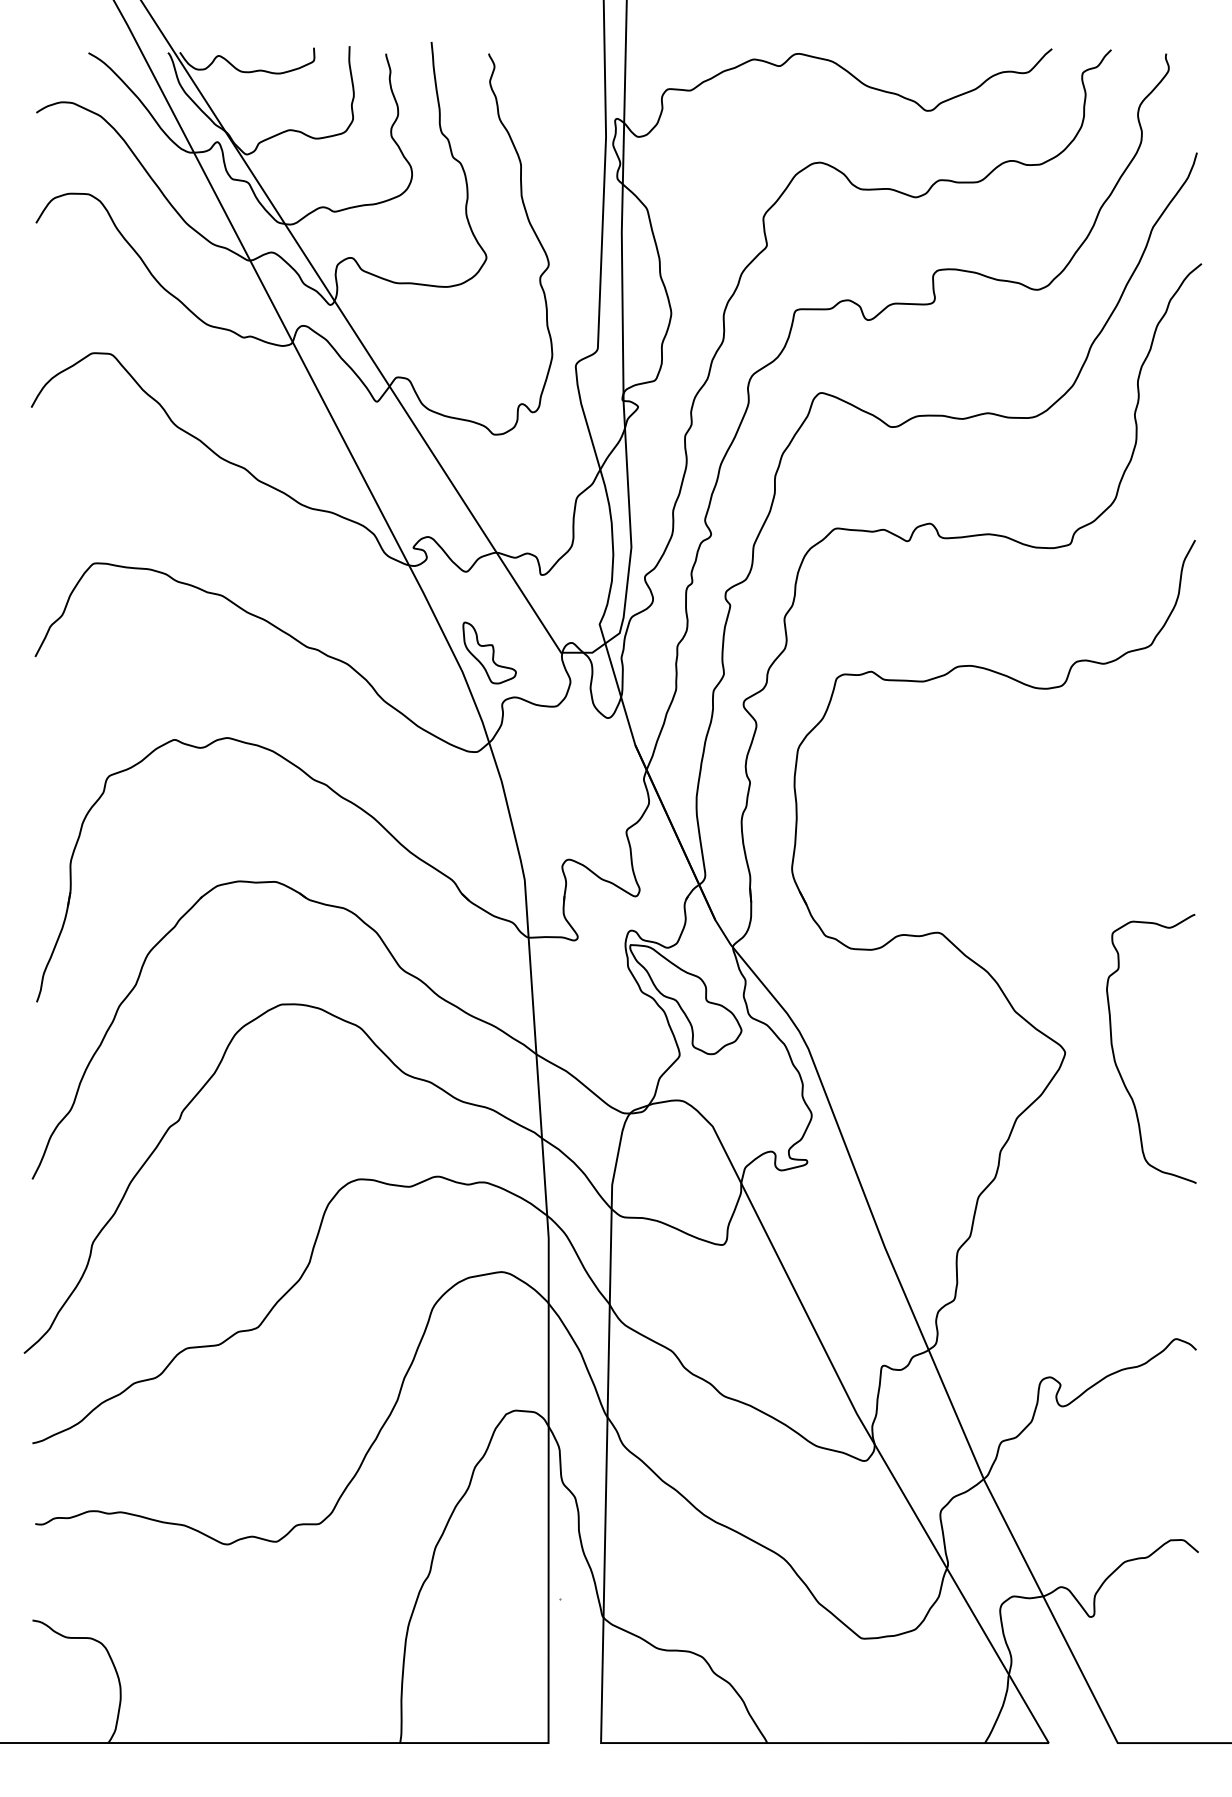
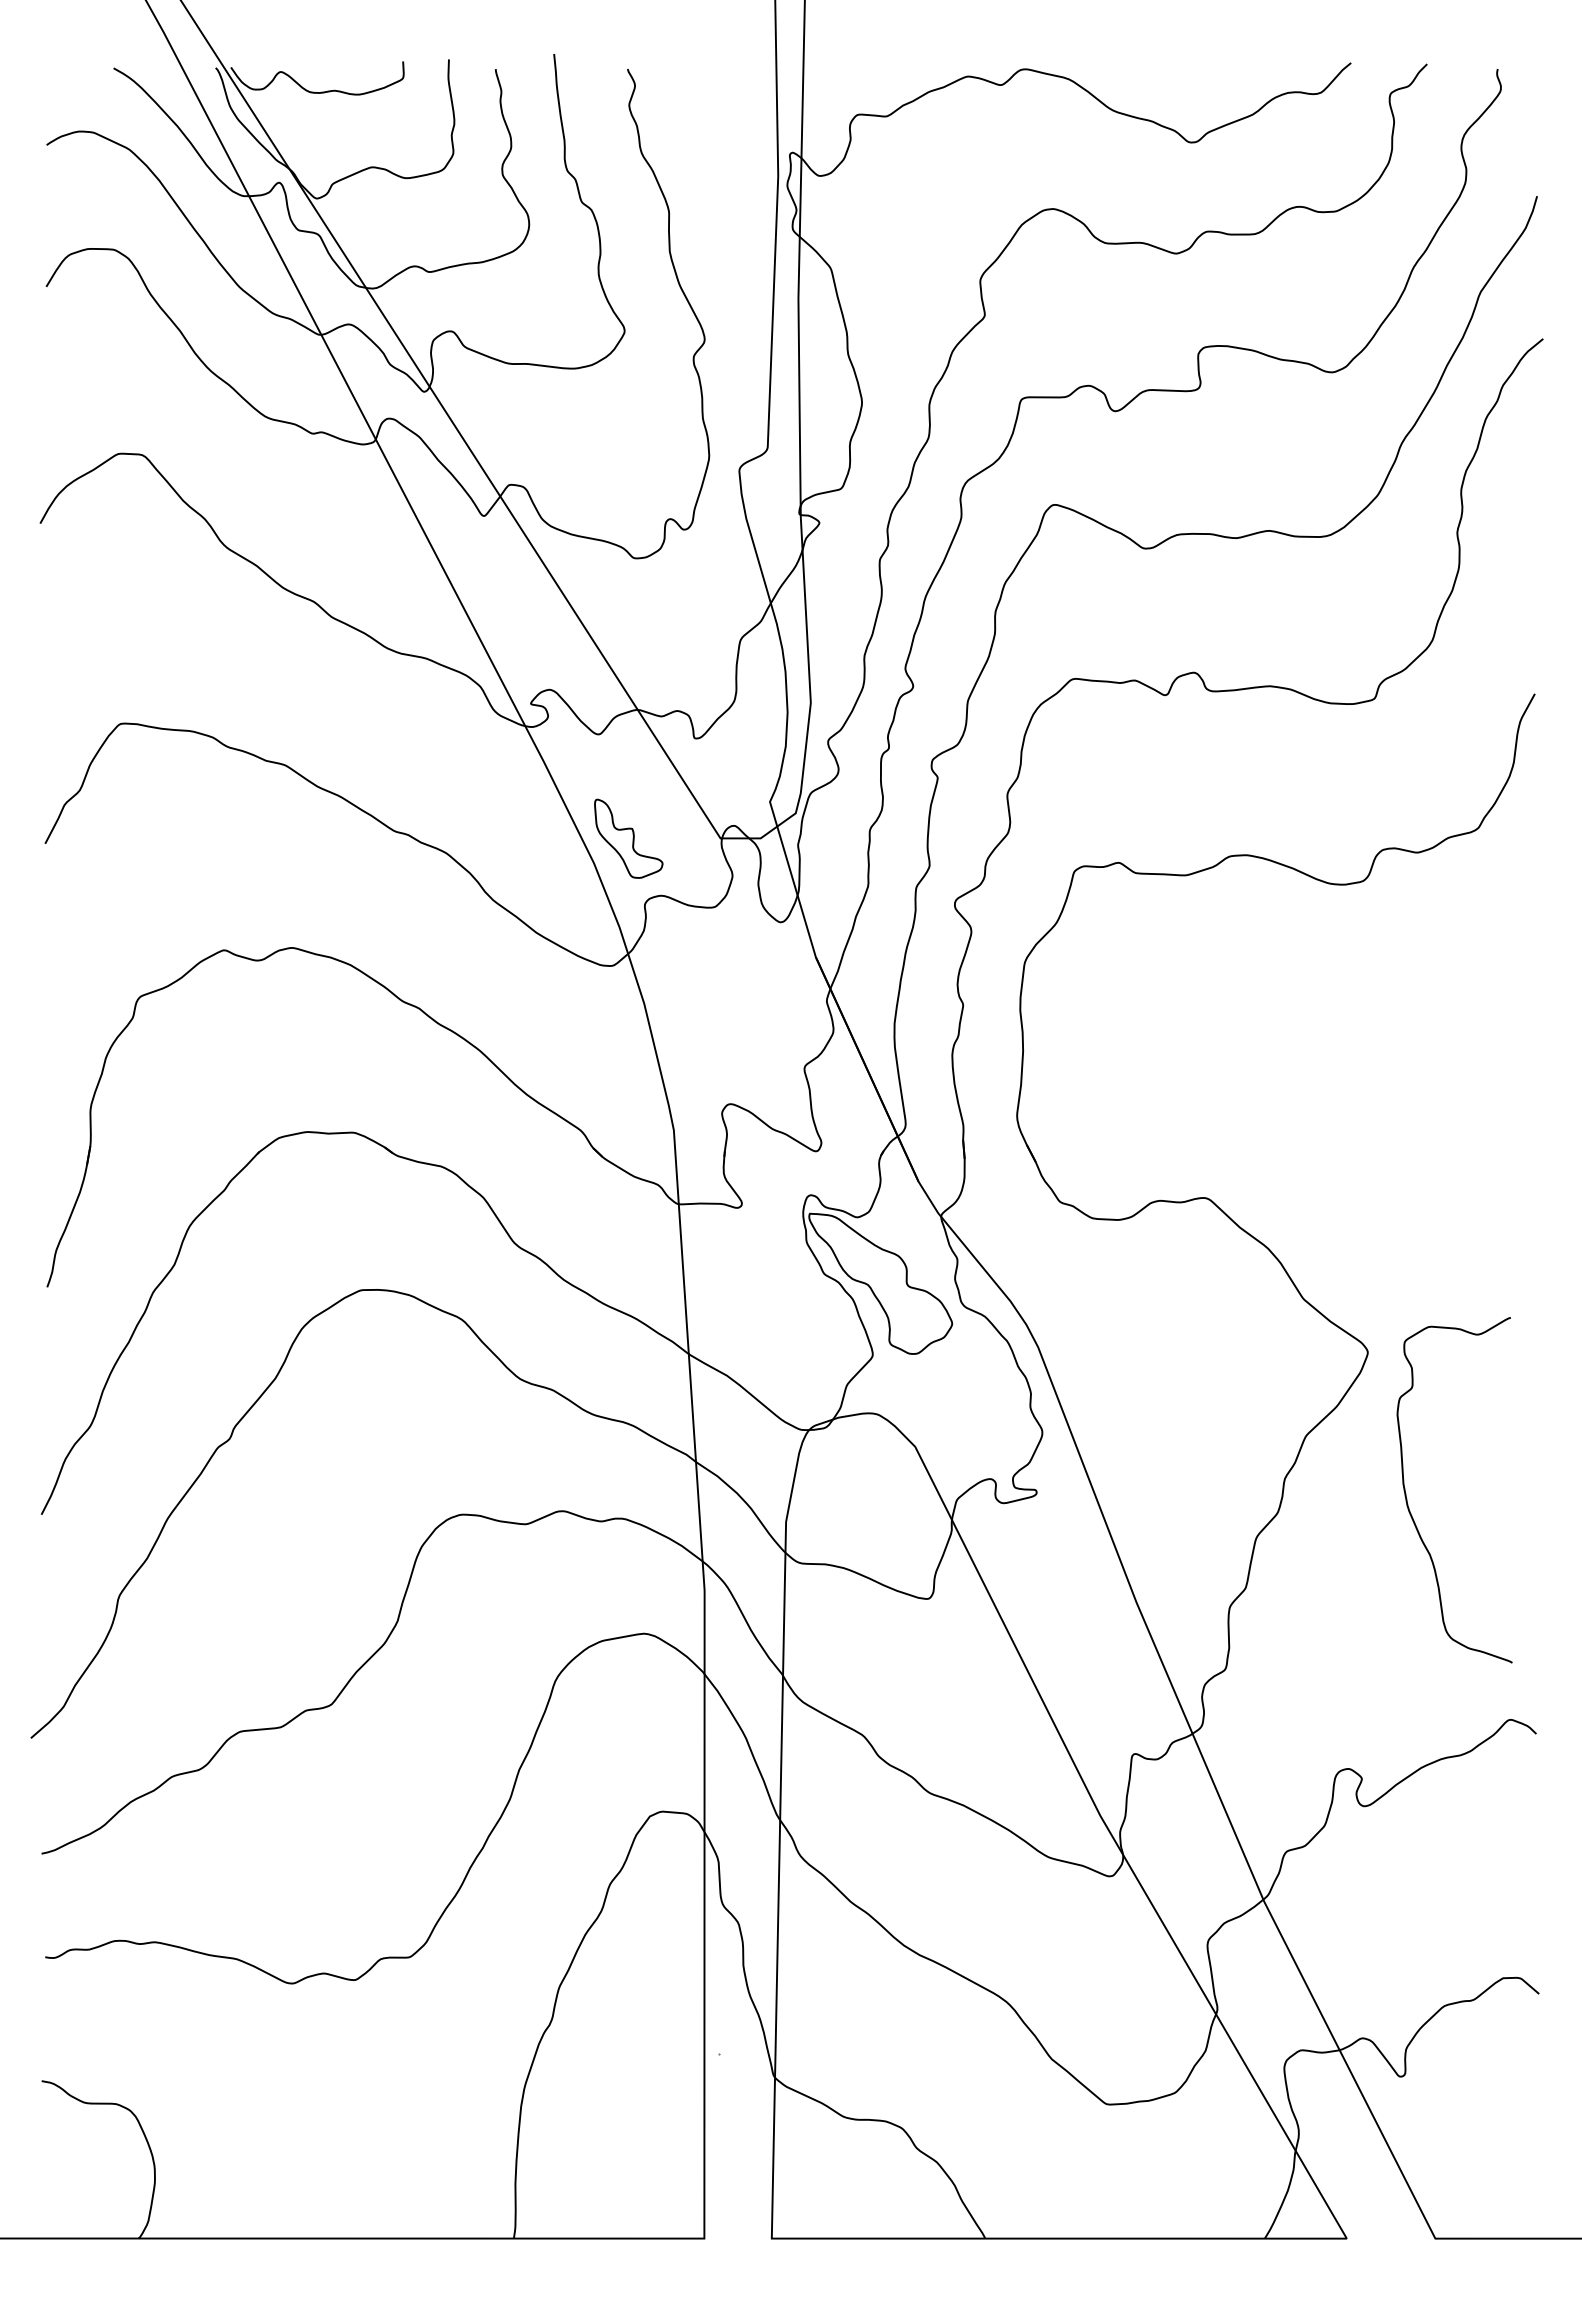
curve: (1114, 1055) -> (1407, 1498), moved

